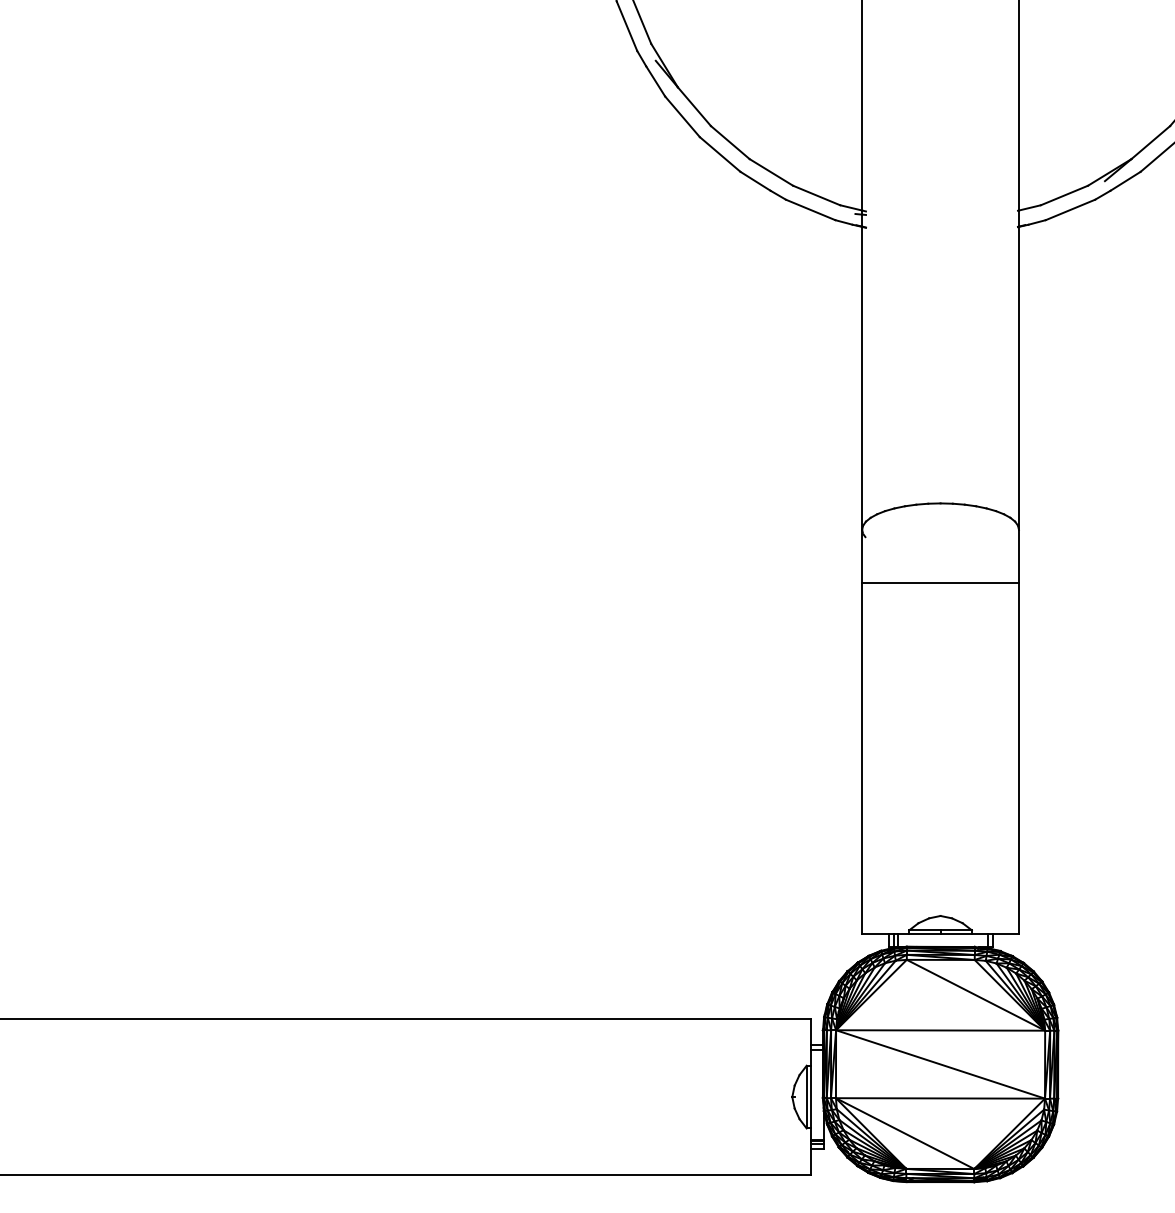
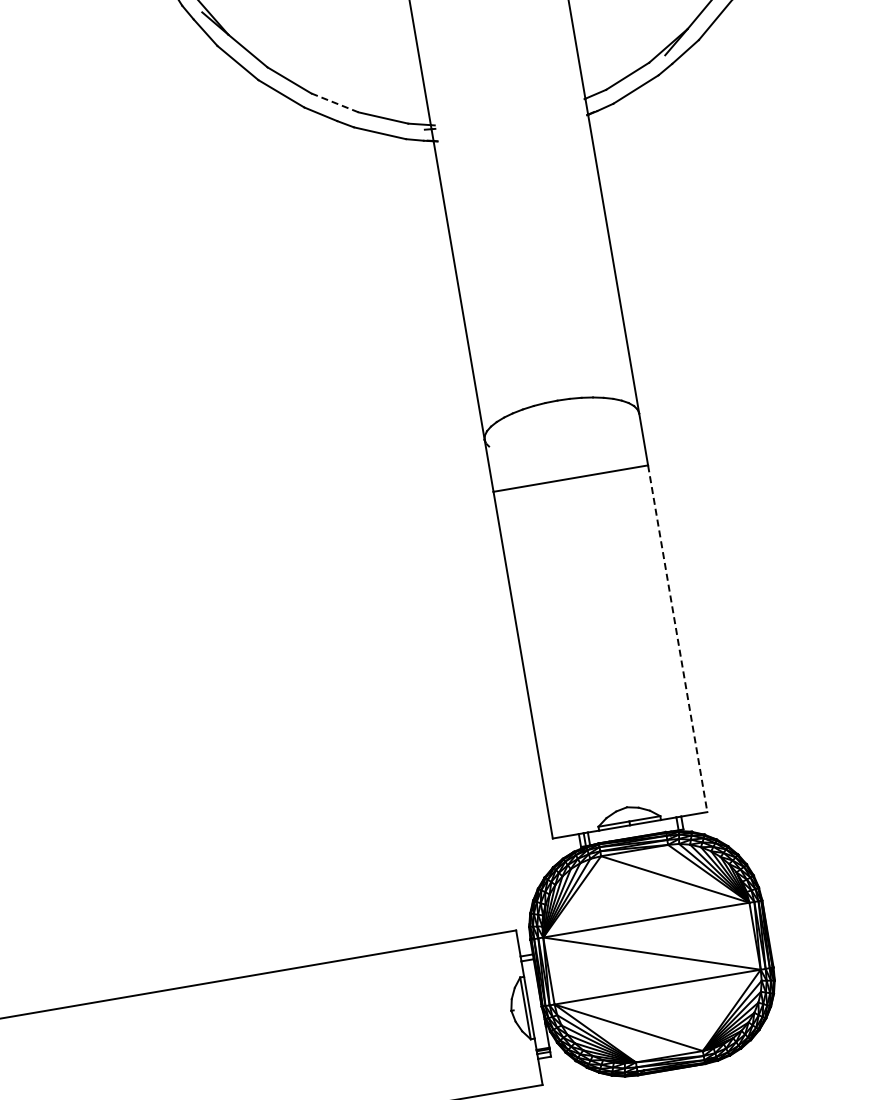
line: (770, 172) -> (334, 103), solid -> dashed
line: (1018, 758) -> (677, 638), solid -> dashed

